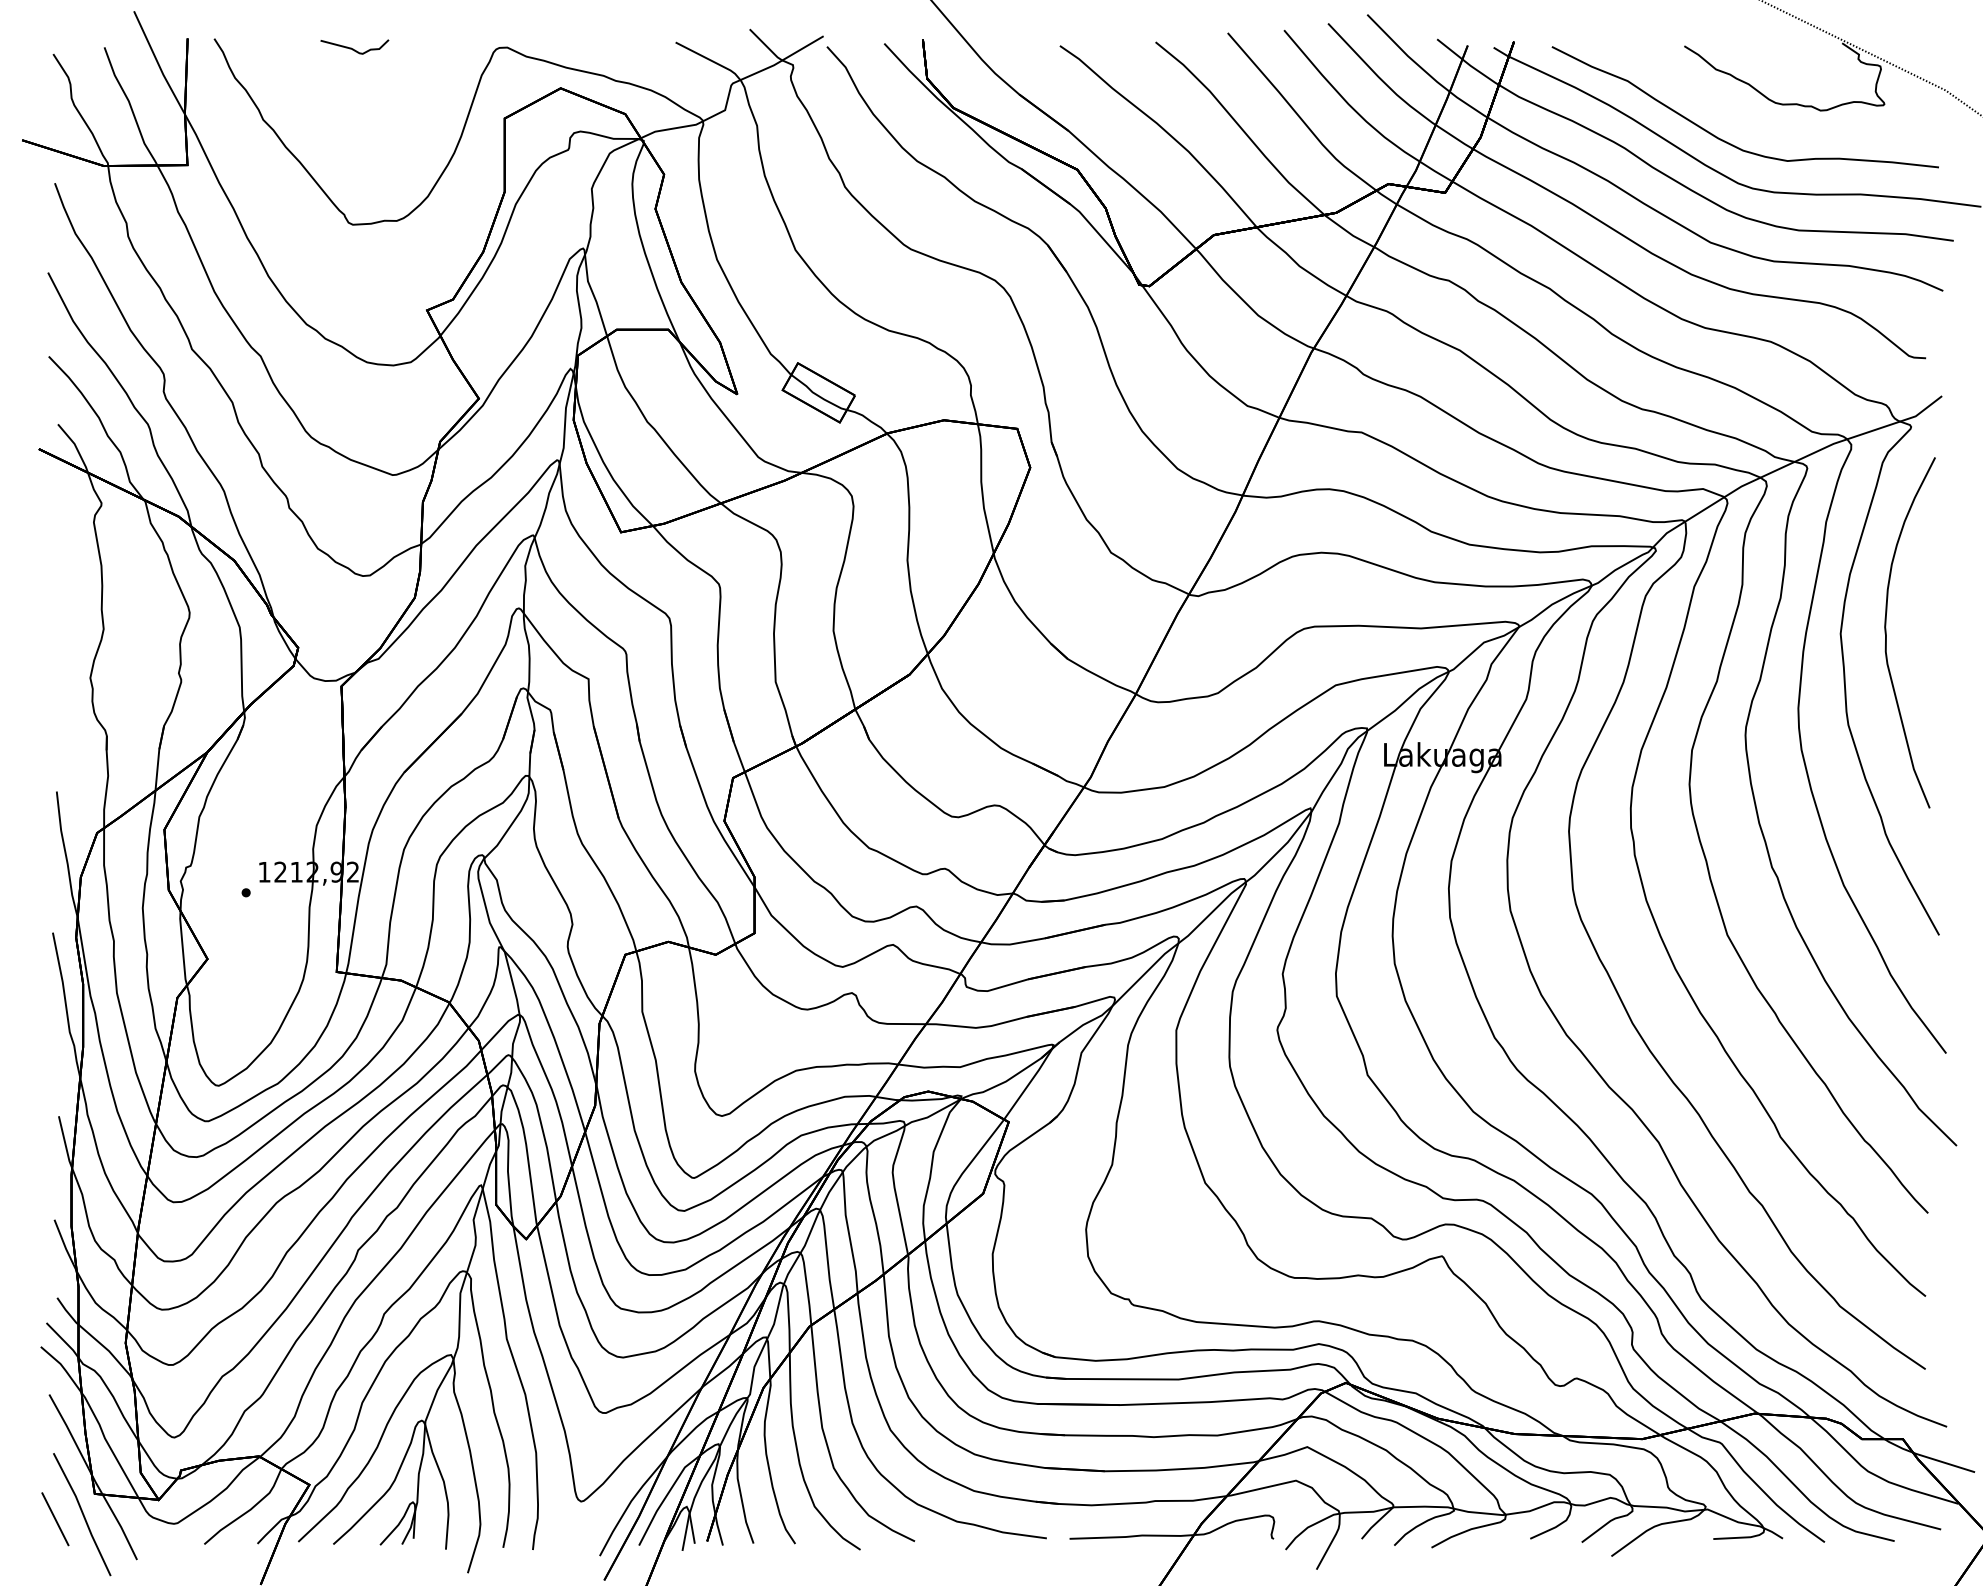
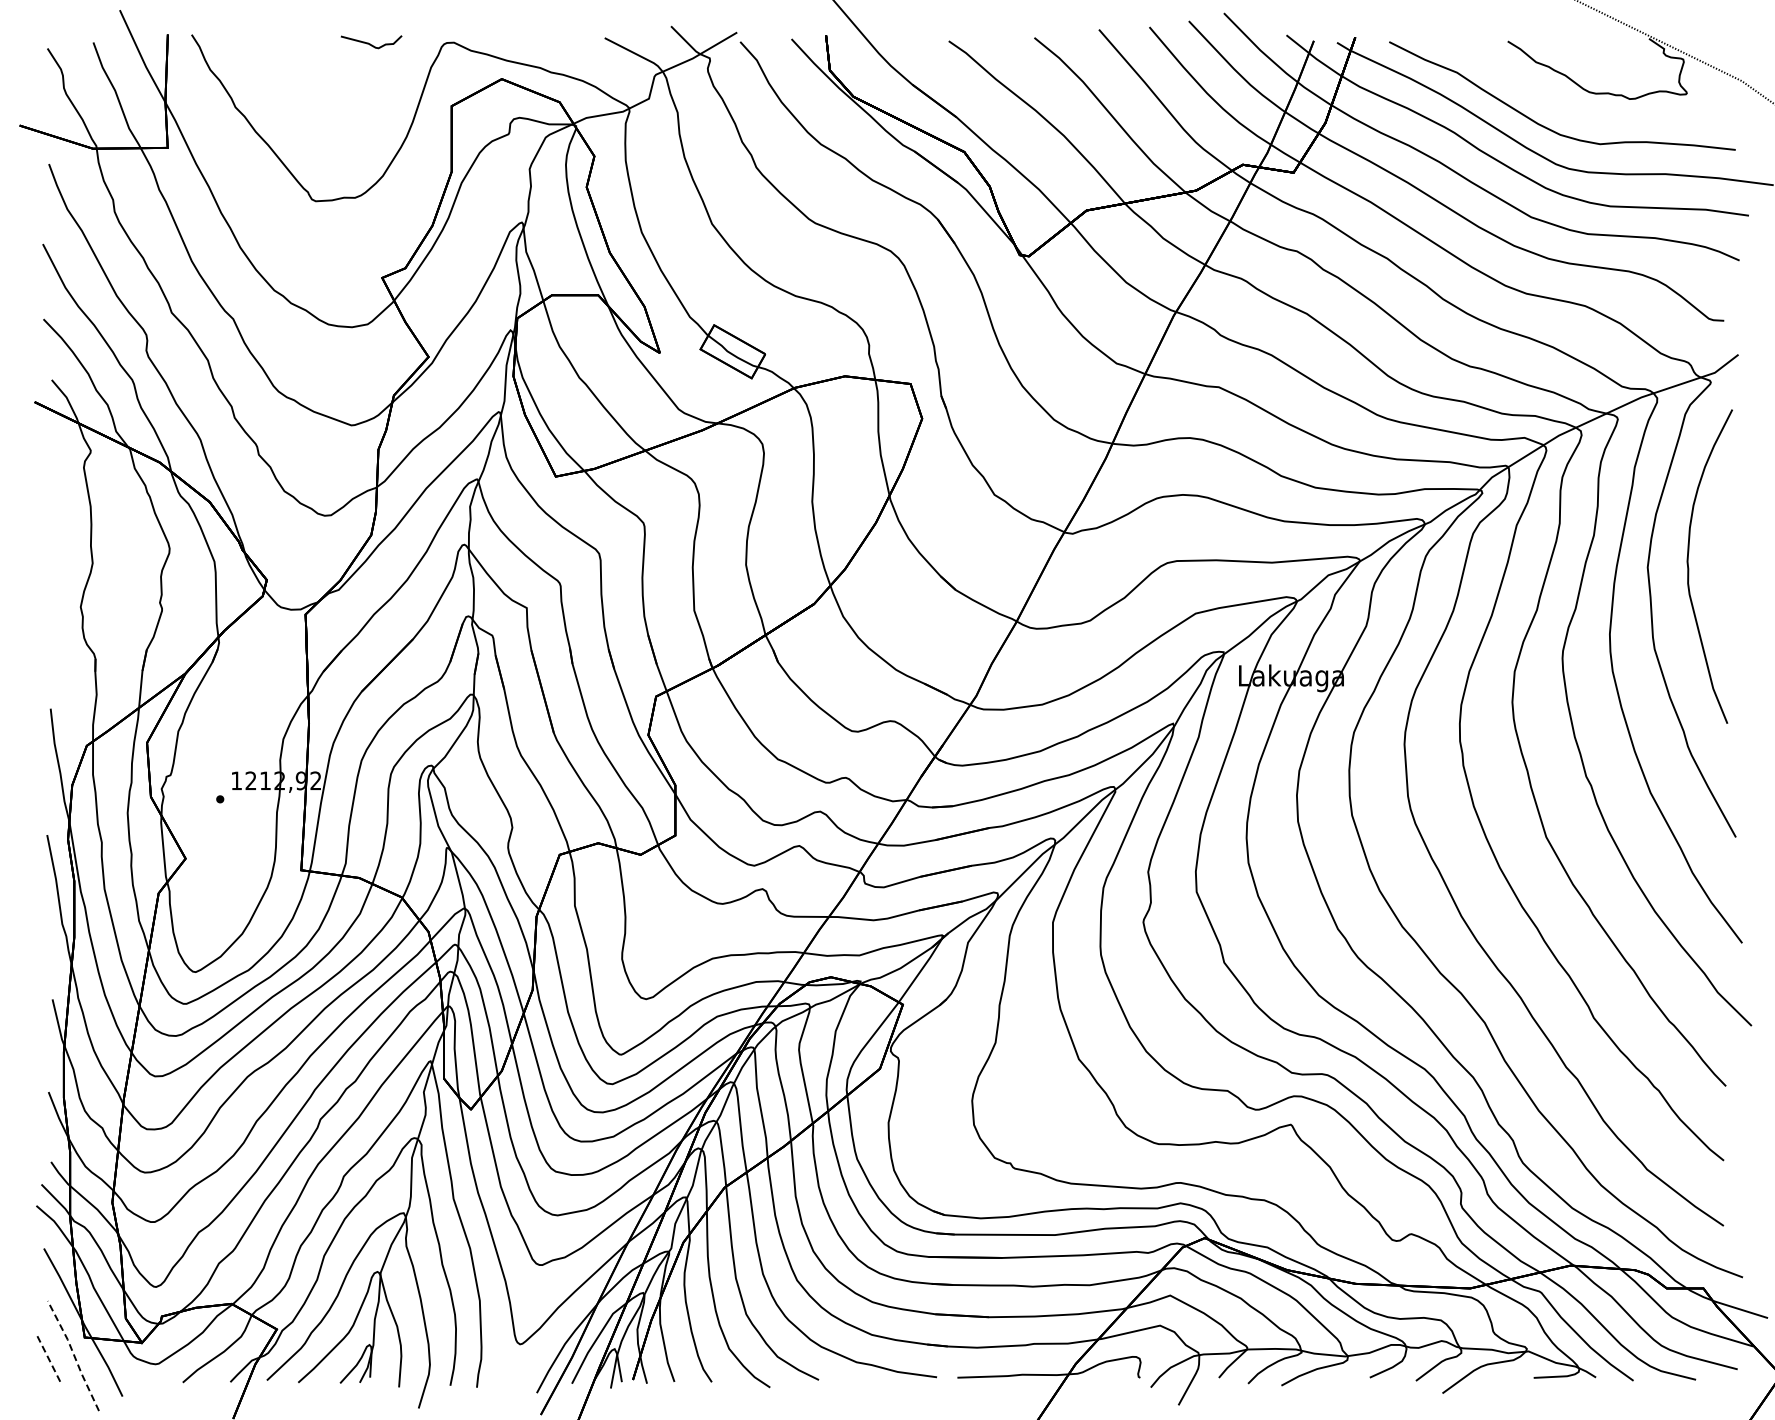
curve: (353, 48) -> (370, 43), moved
line: (83, 1514) -> (74, 1355), solid -> dashed
line: (55, 1519) -> (49, 1360), solid -> dashed

